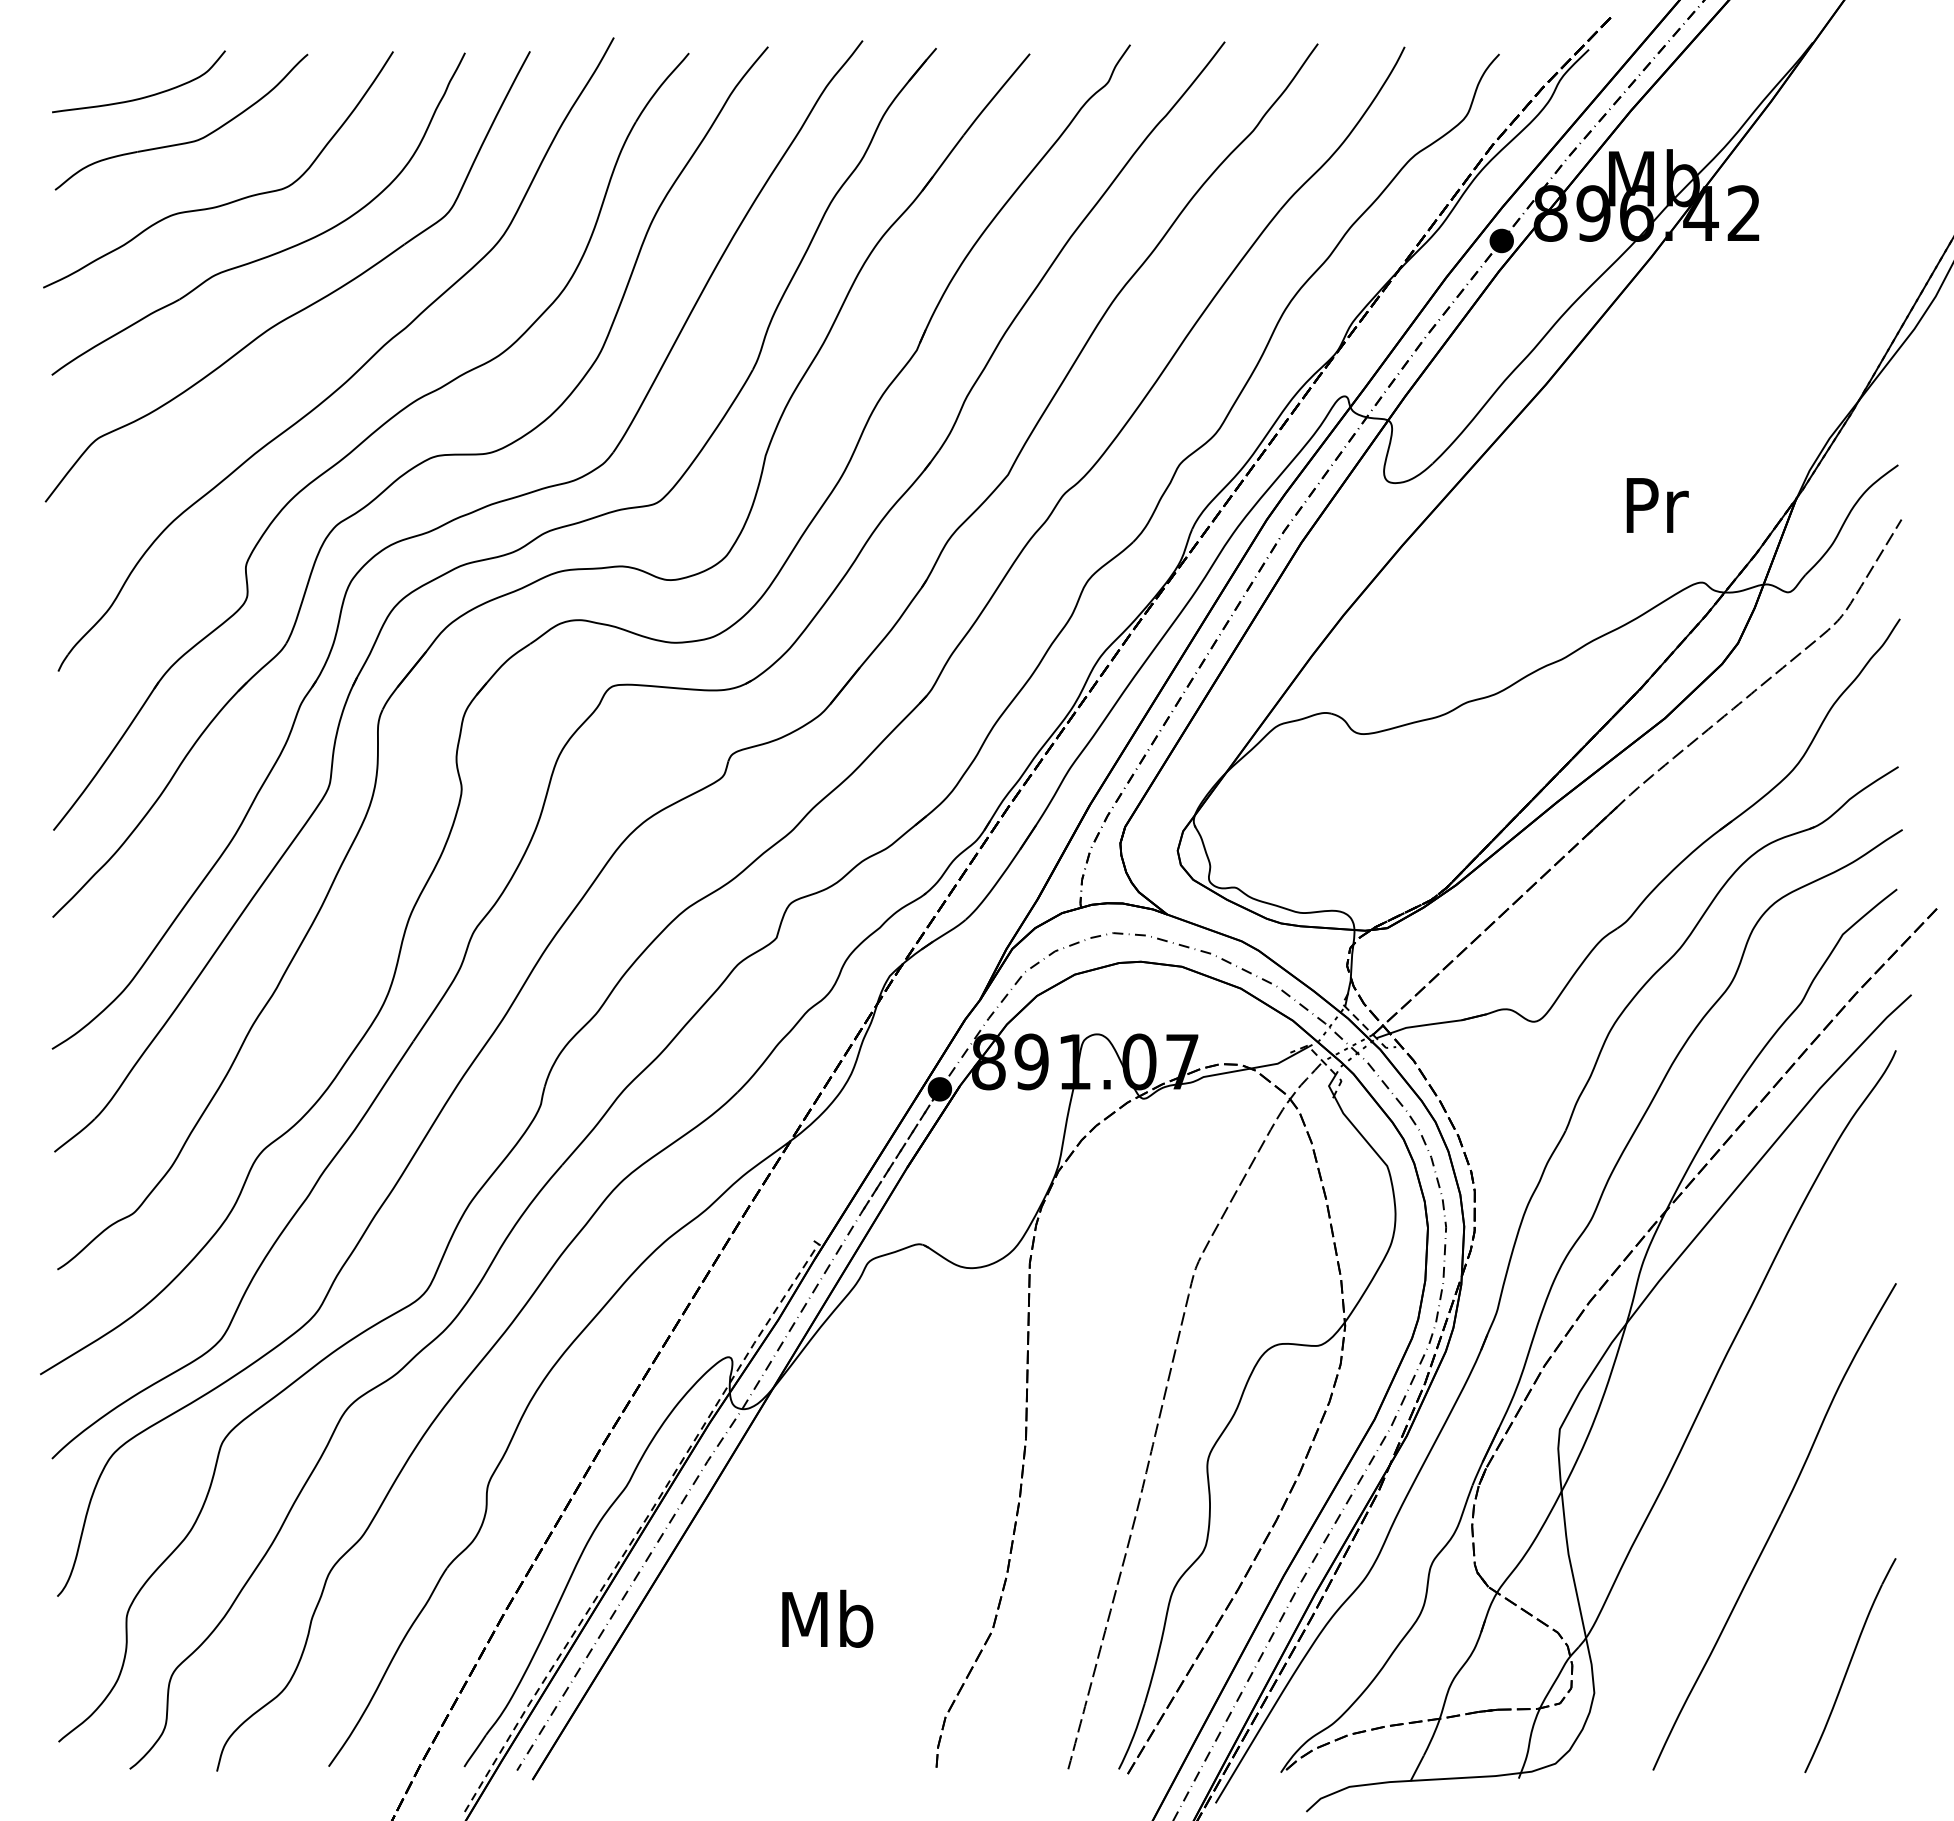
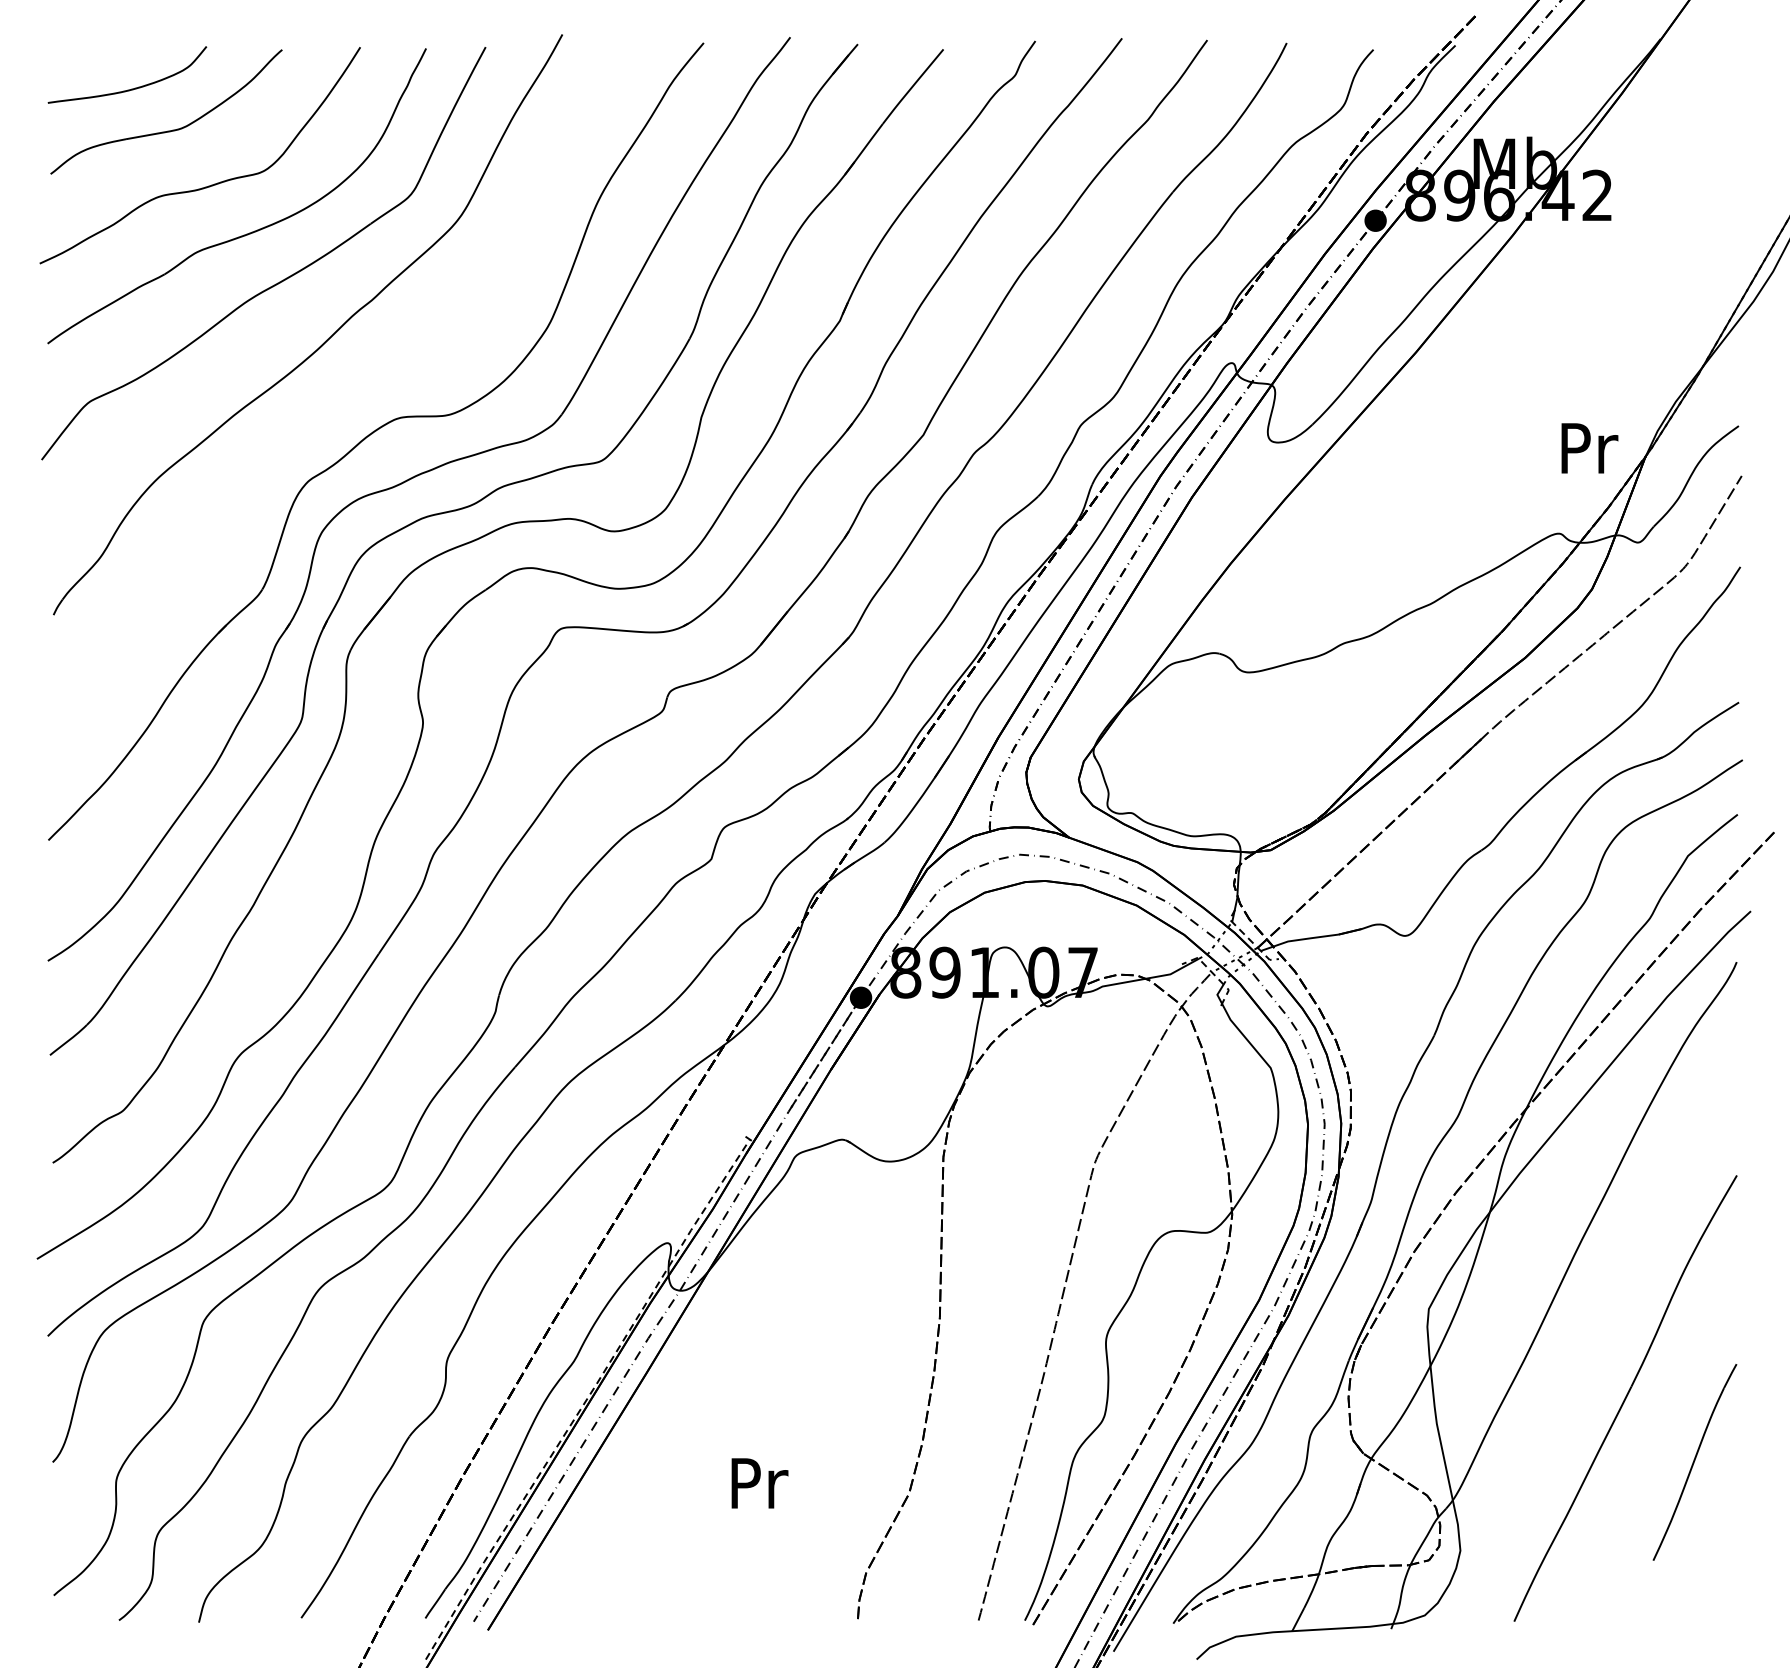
part: (371, 441) -> (340, 404), removed
text: (1657, 505) -> (1589, 448), moved
text: (827, 1618) -> (758, 1482), Mb -> Pr
part: (1850, 1665) -> (1695, 1462), moved

